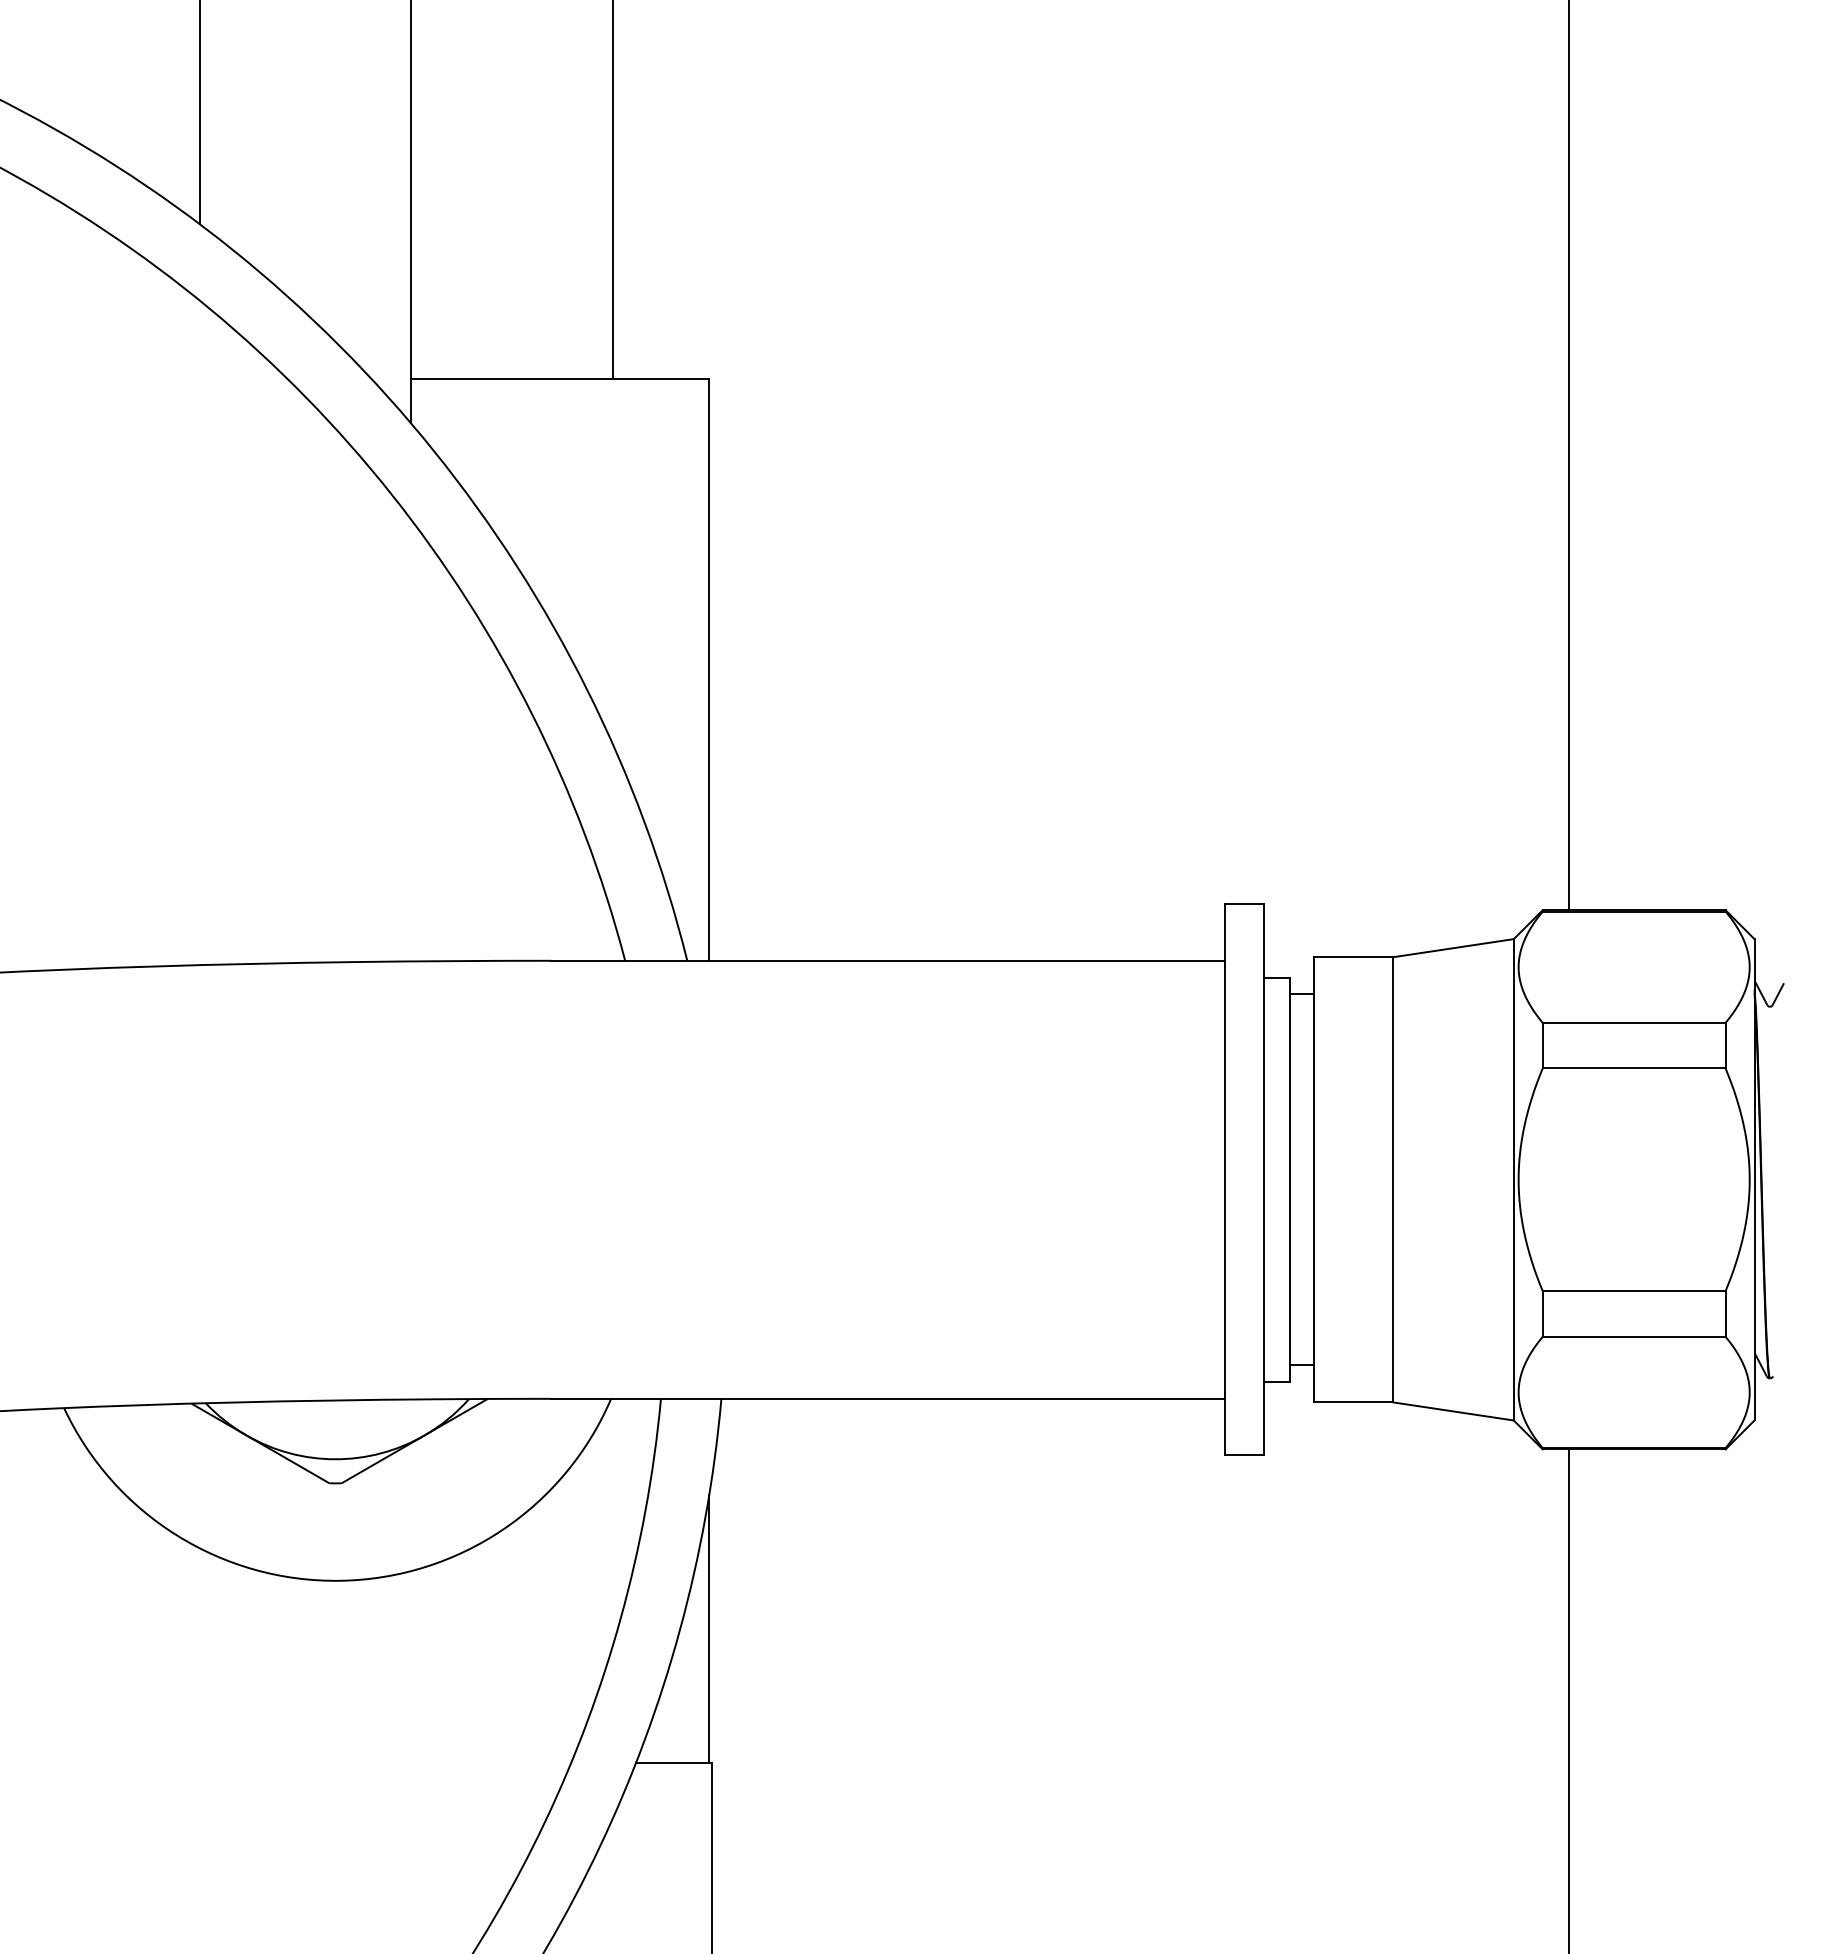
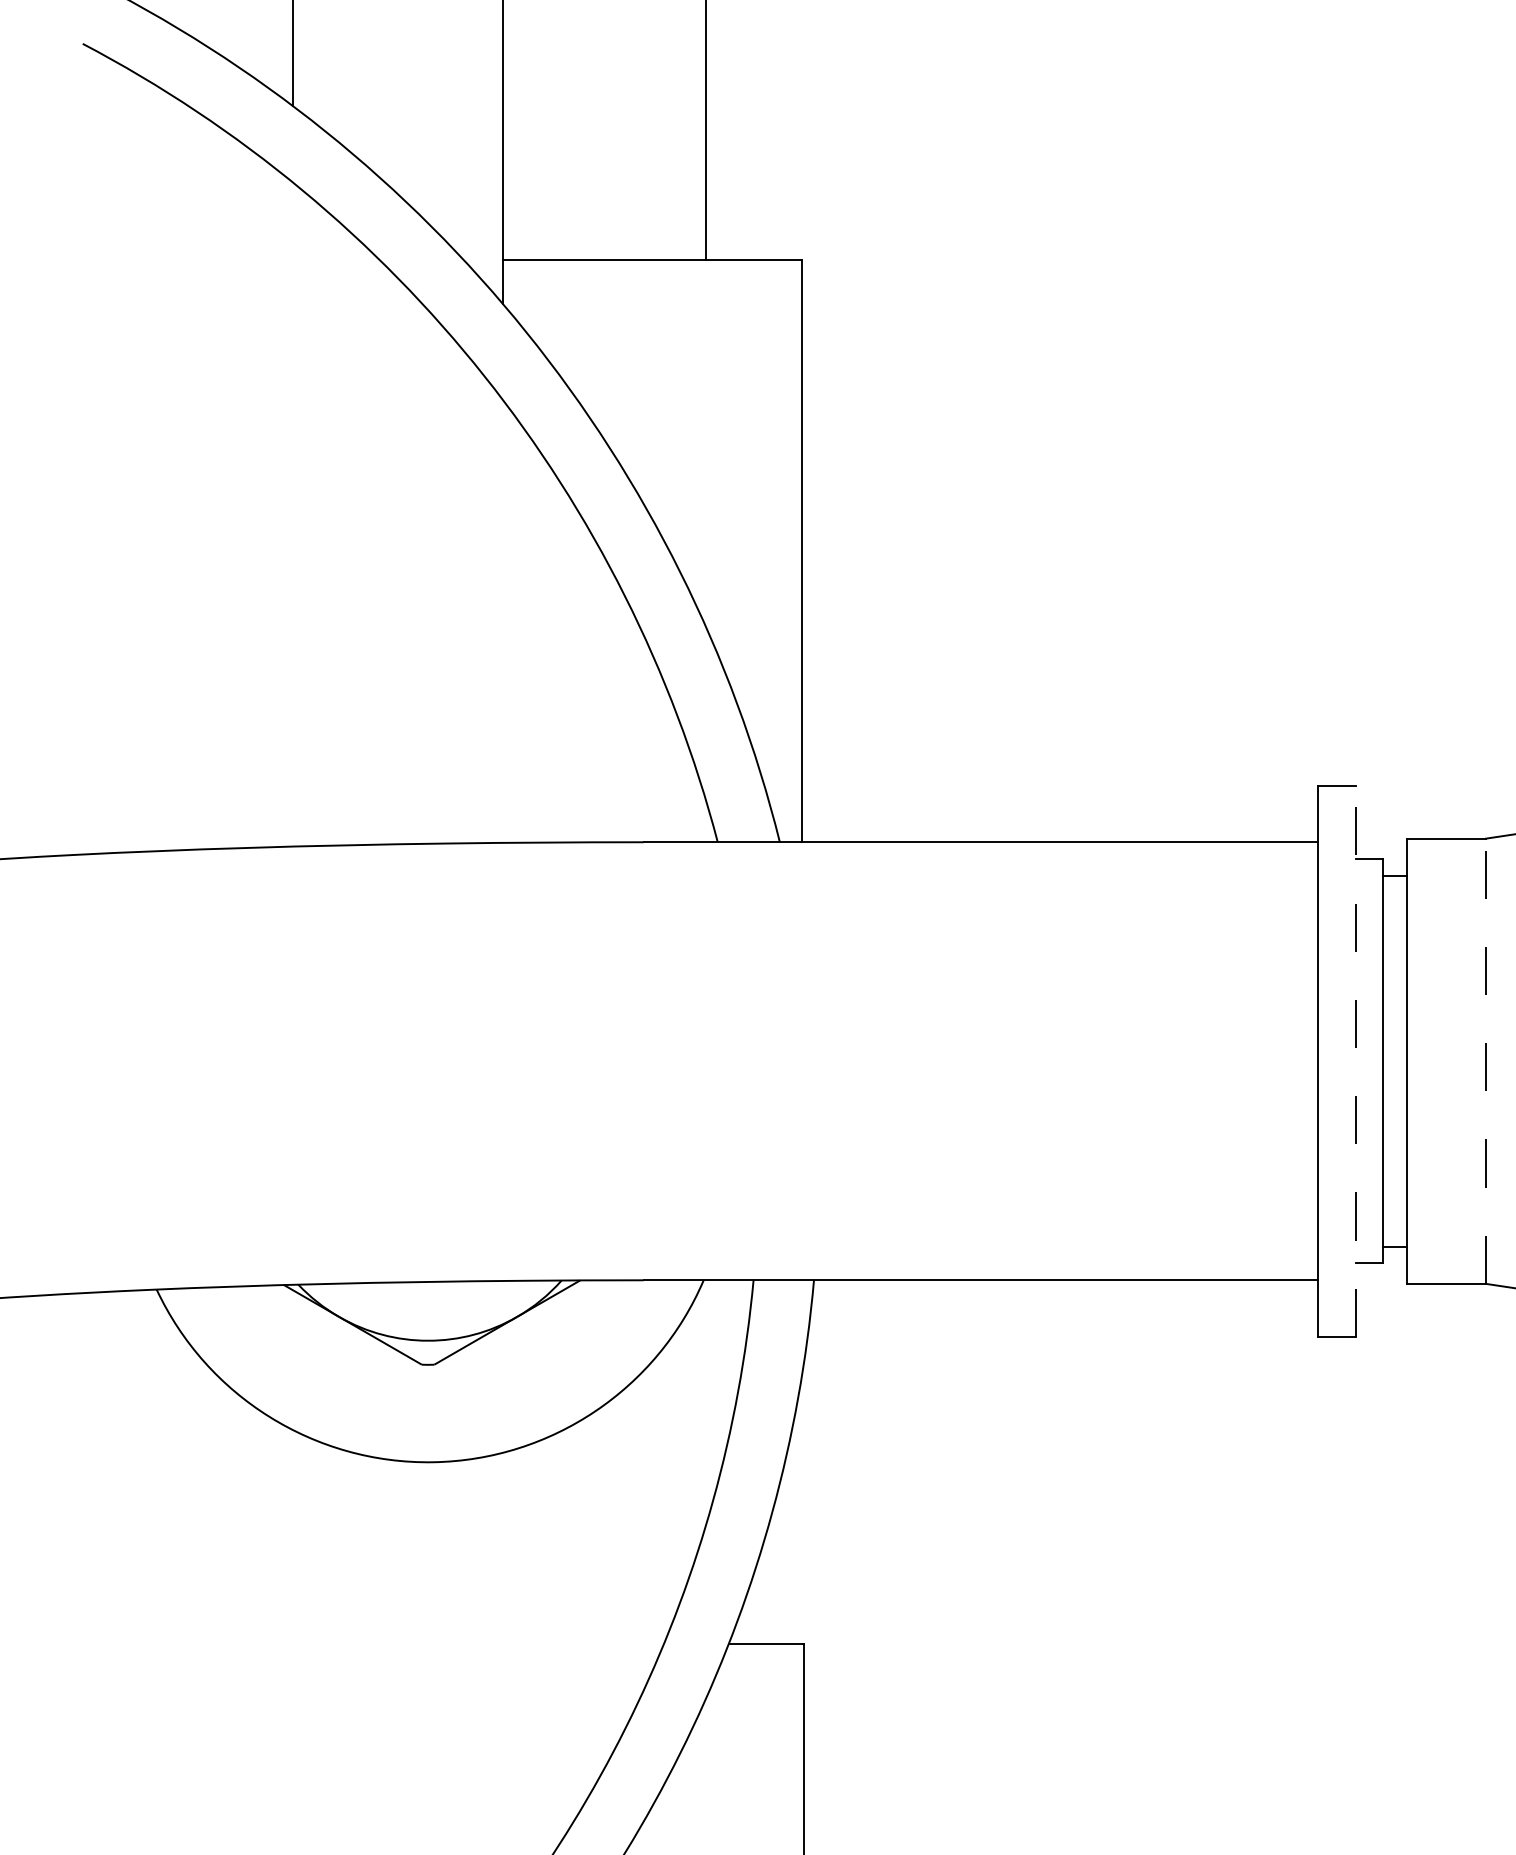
line: (1263, 1179) -> (1356, 1060), solid -> dashed
line: (1393, 1179) -> (1486, 1060), solid -> dashed
line: (709, 1628) -> (802, 1509), removed

